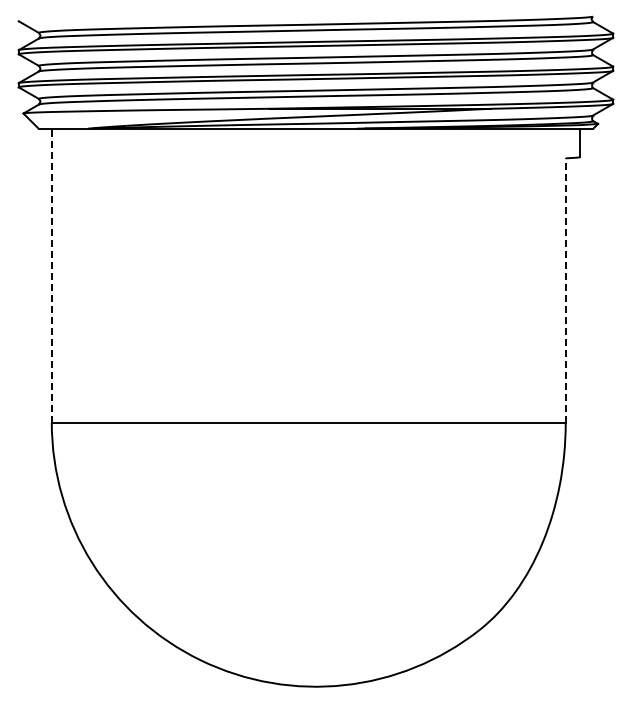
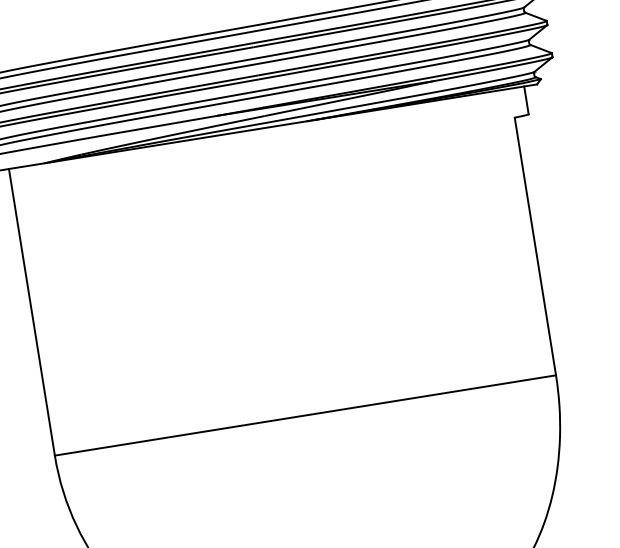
line: (51, 275) -> (31, 312), dashed -> solid
line: (565, 289) -> (535, 245), dashed -> solid

